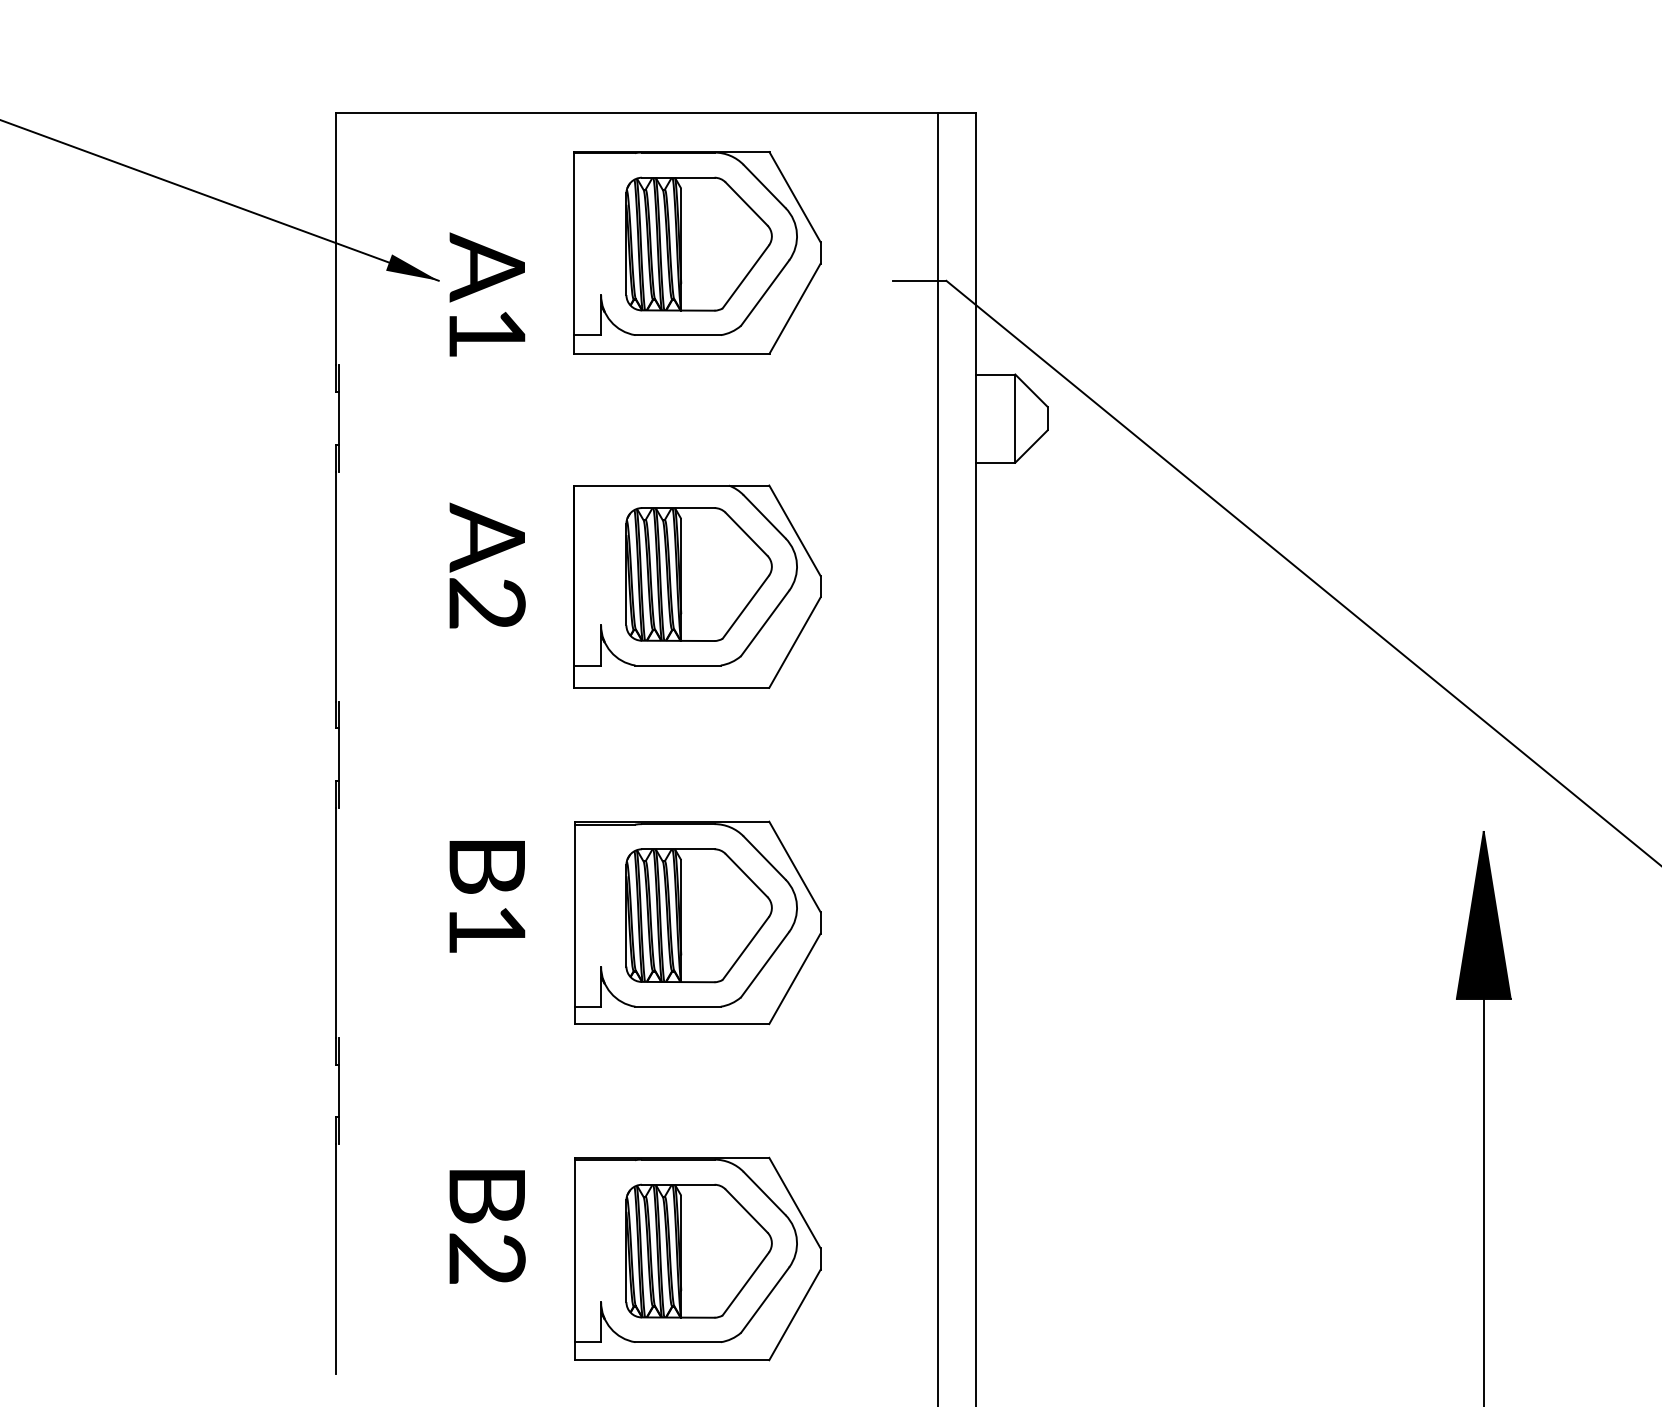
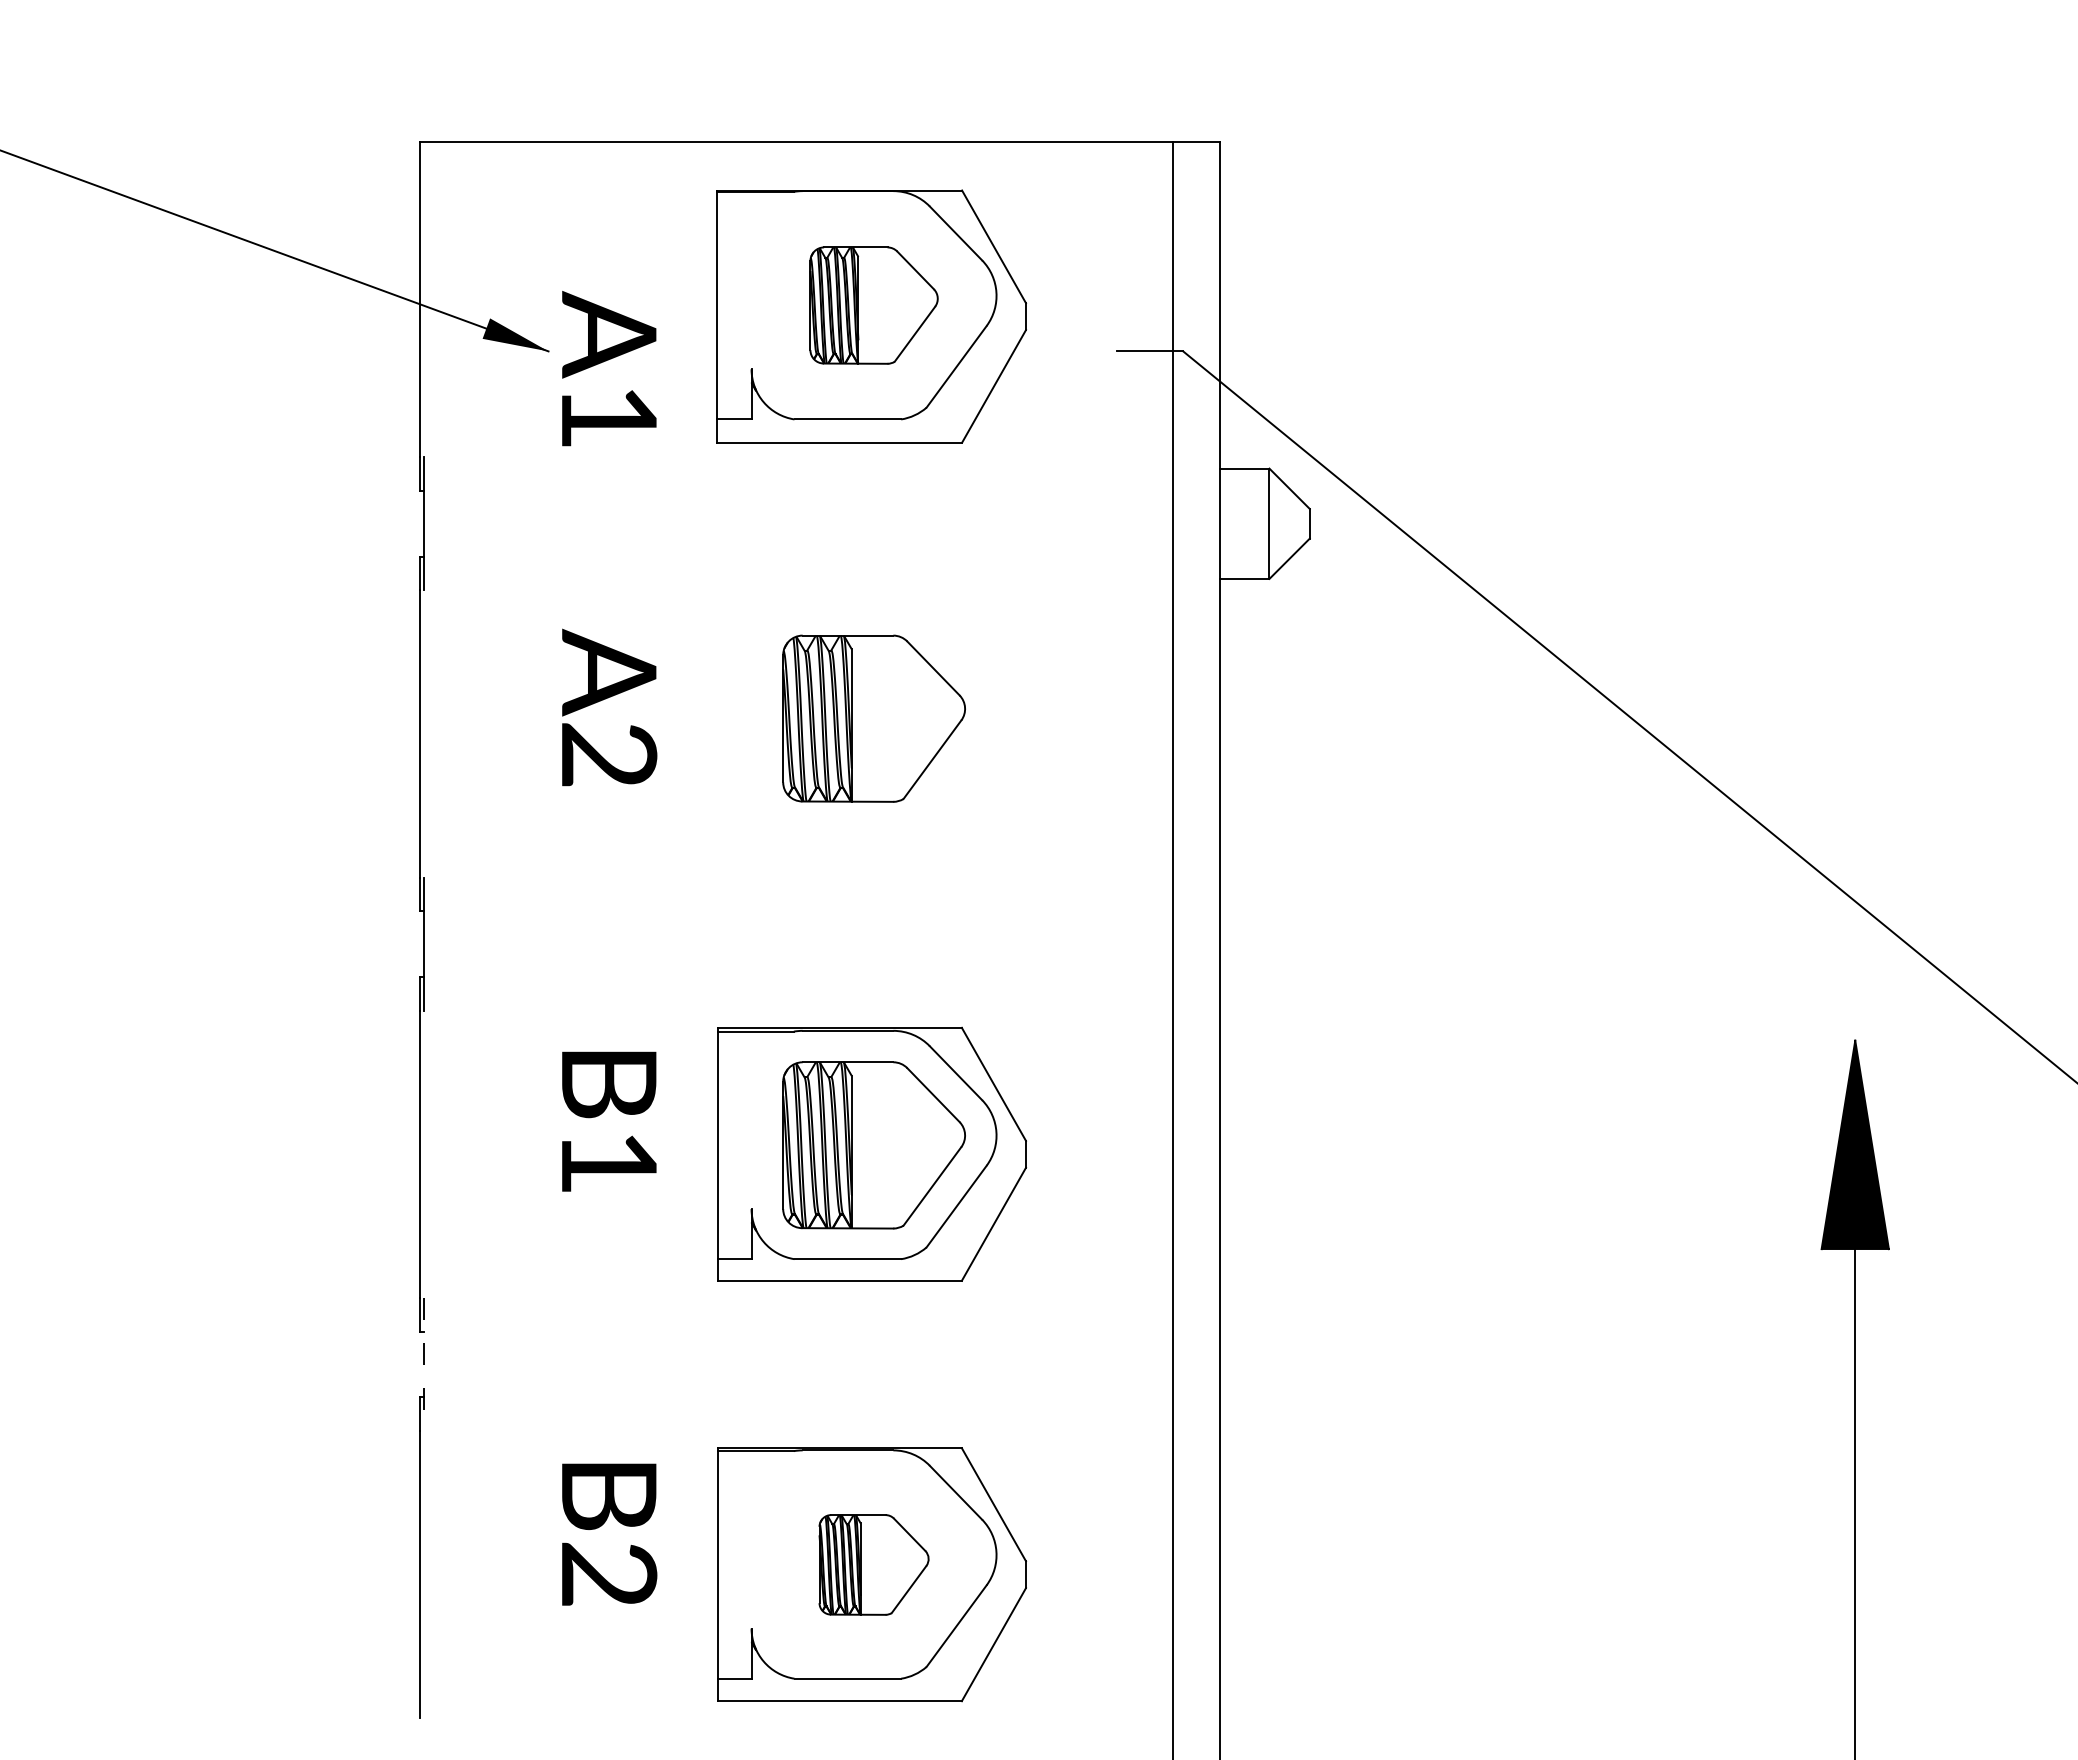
part: (698, 244) -> (873, 305), size x0.7
part: (697, 586) -> (871, 733), removed
line: (339, 1090) -> (424, 1364), solid -> dashed
part: (698, 1250) -> (873, 1564), size x0.6

